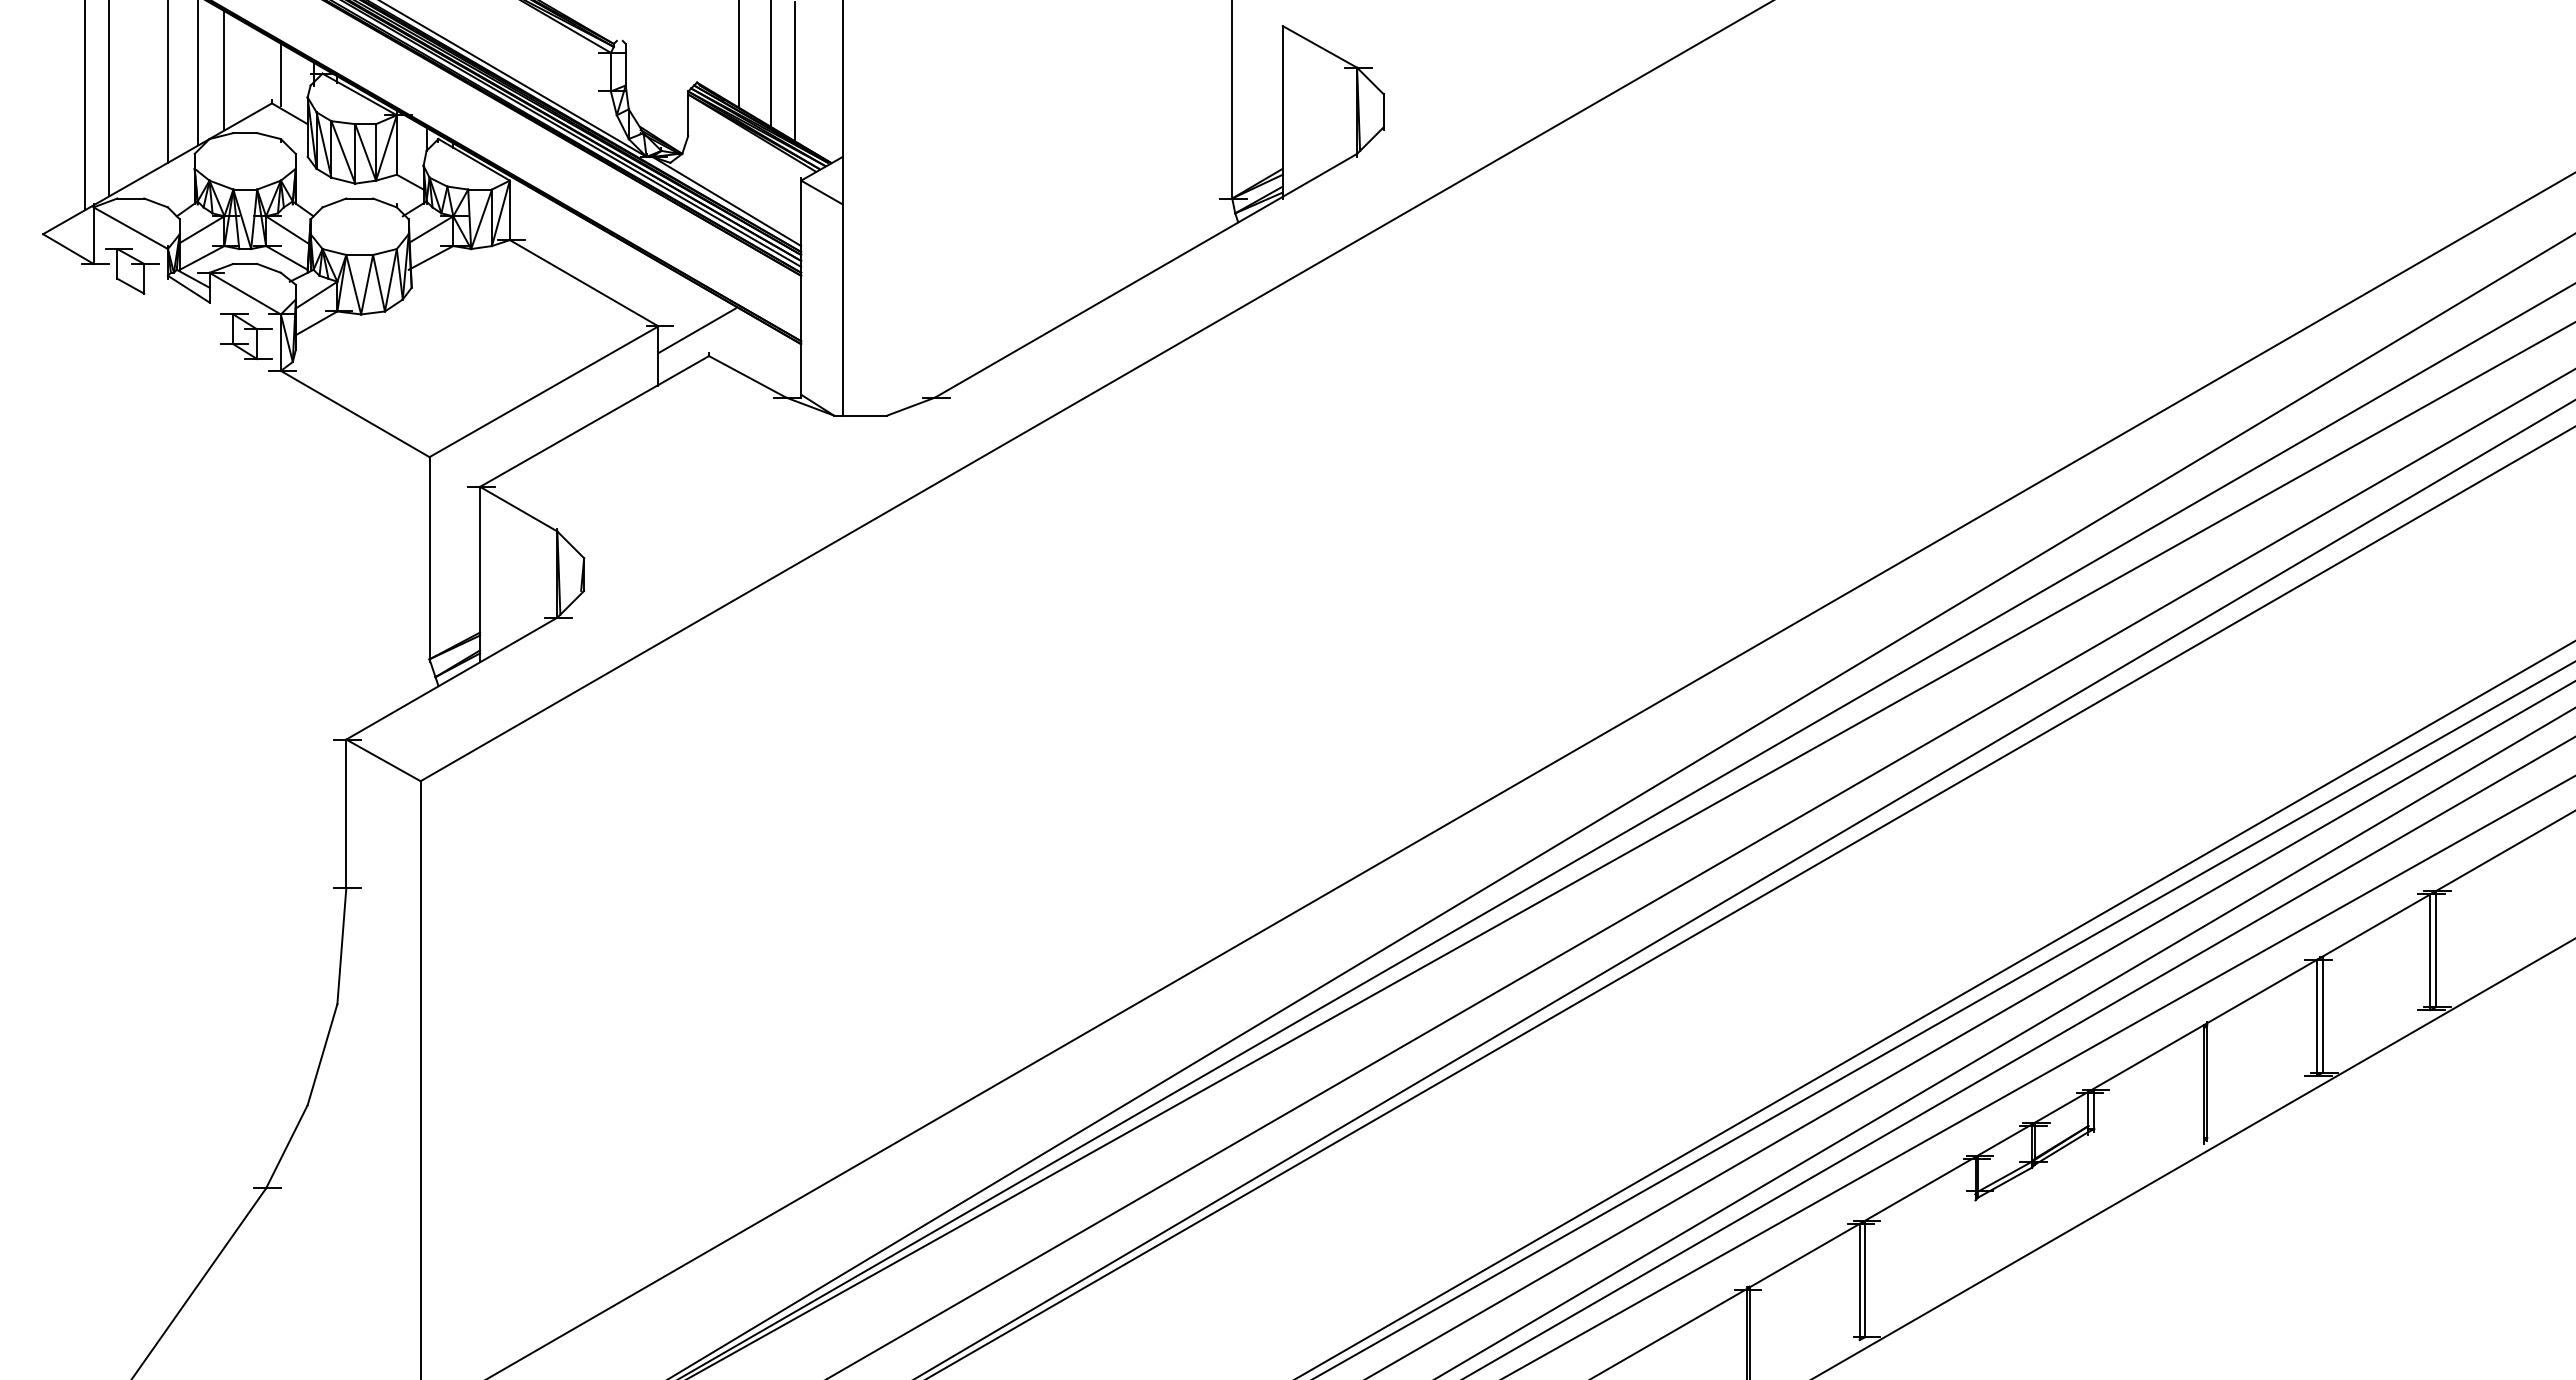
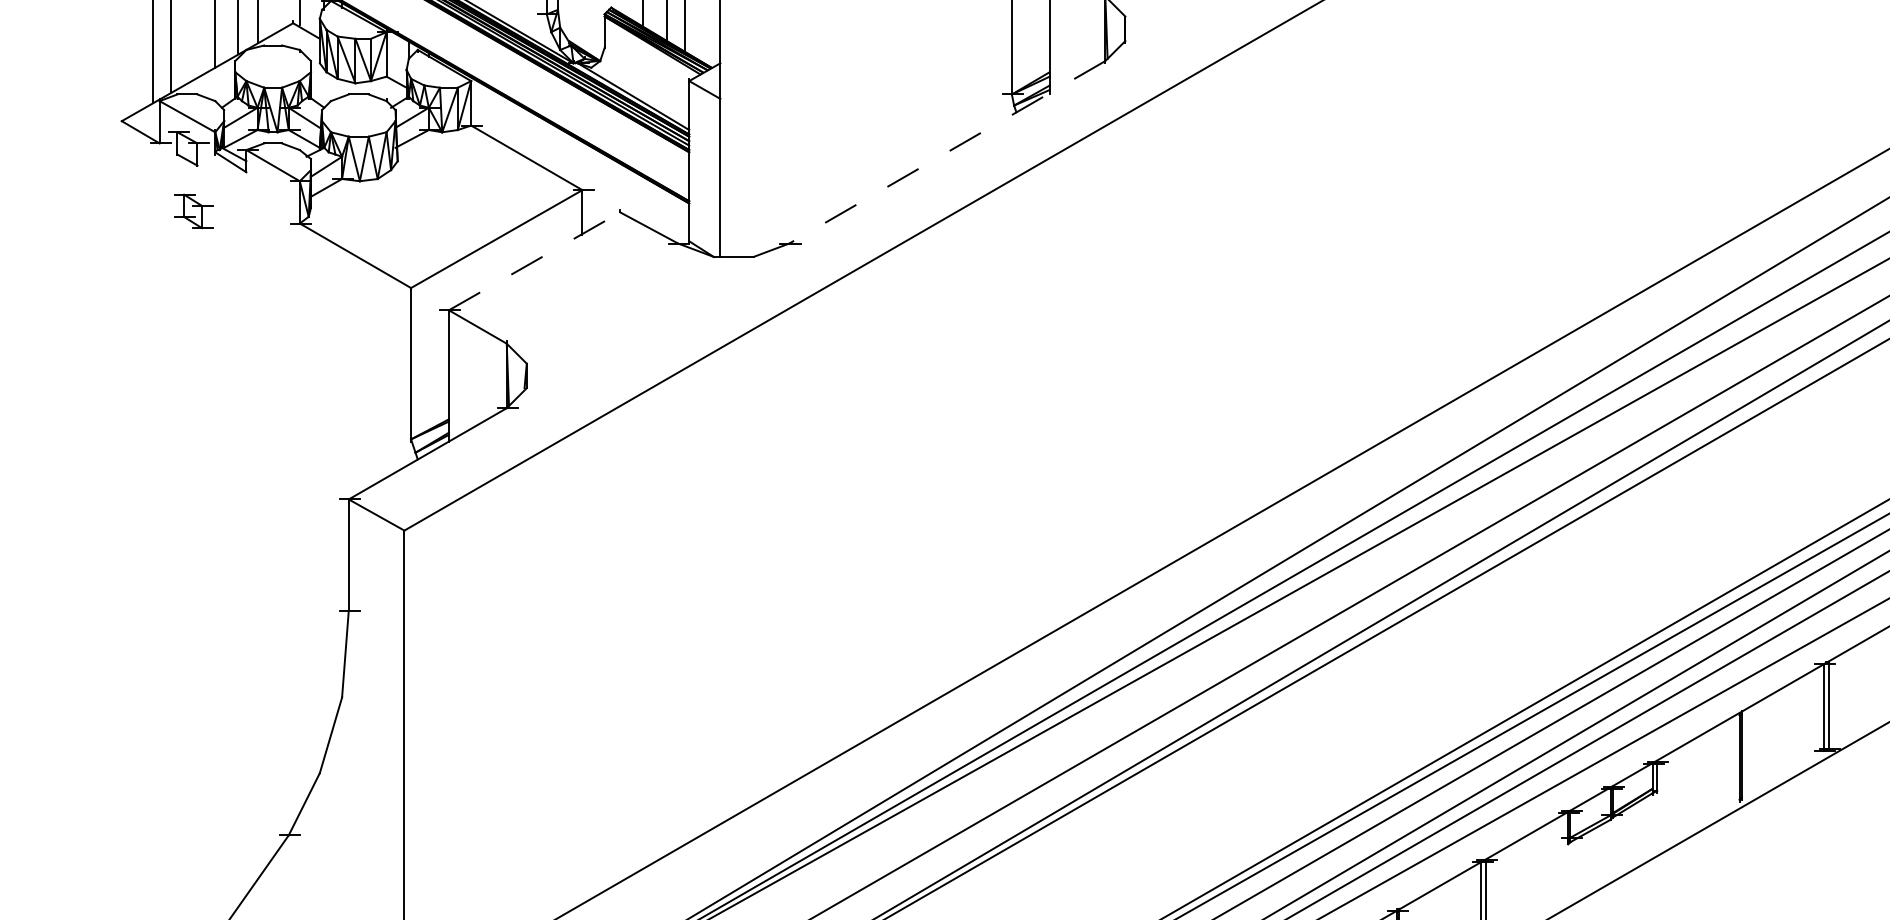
line: (1146, 275) -> (947, 152), solid -> dashed
line: (696, 330) -> (610, 193), removed
part: (246, 336) -> (193, 211), moved
line: (594, 421) -> (534, 261), solid -> dashed

